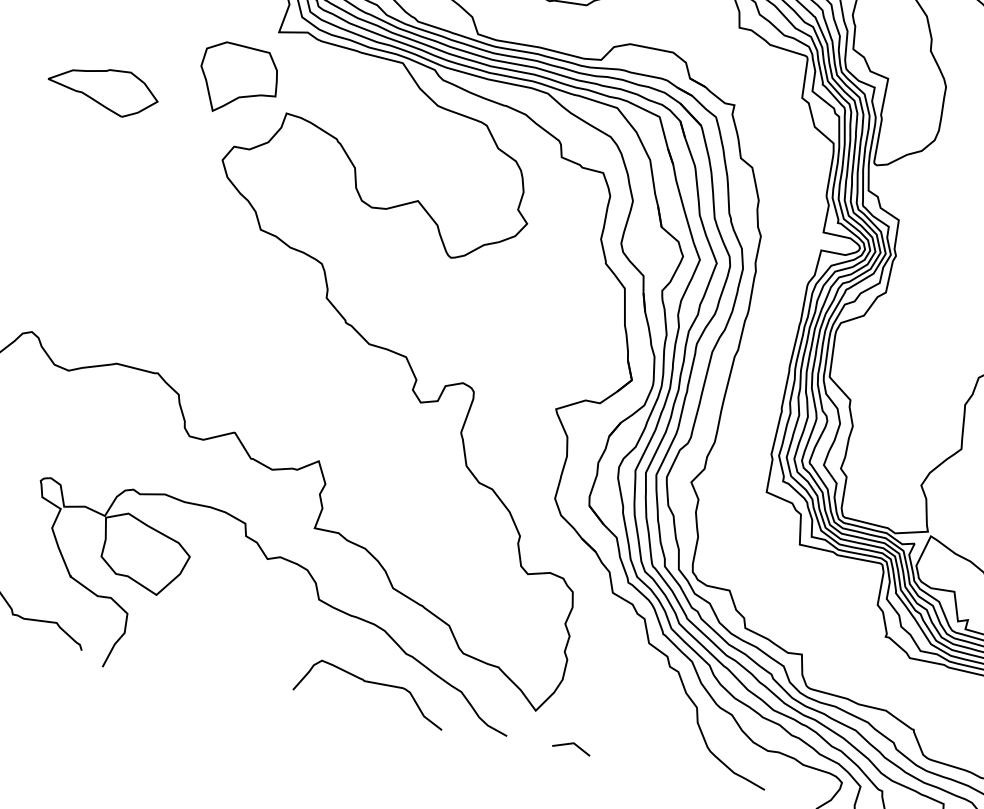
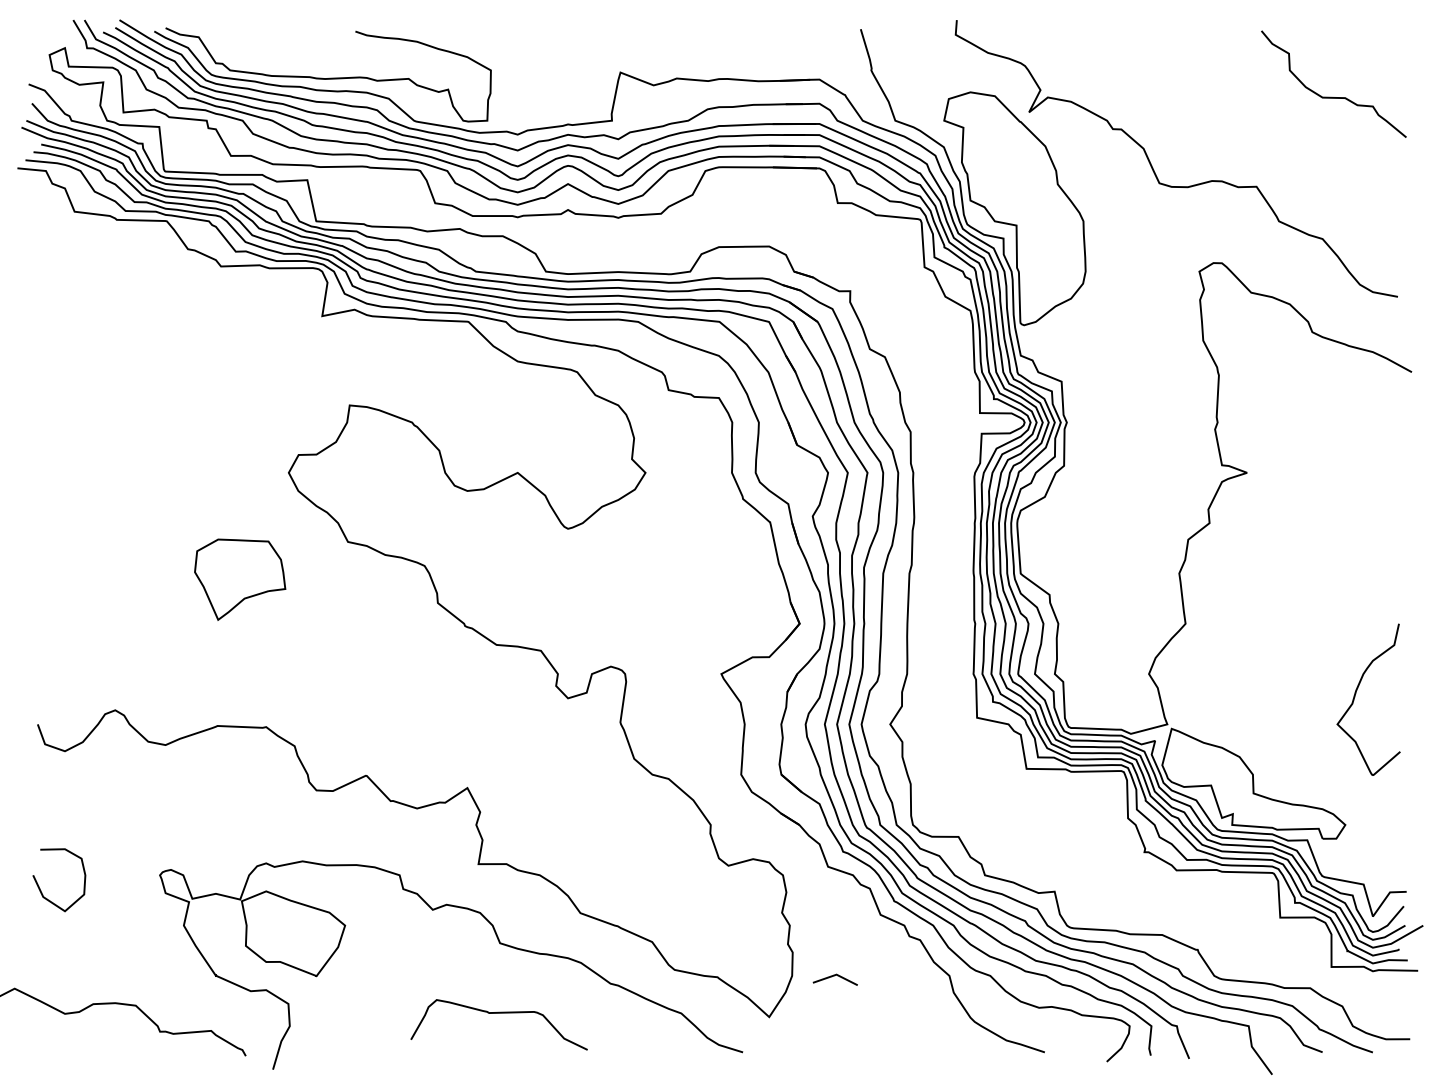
part: (238, 80) -> (240, 579), moved
part: (103, 89) -> (138, 421), removed
curve: (372, 683) -> (498, 1013), moved
line: (571, 744) -> (834, 976), moved

